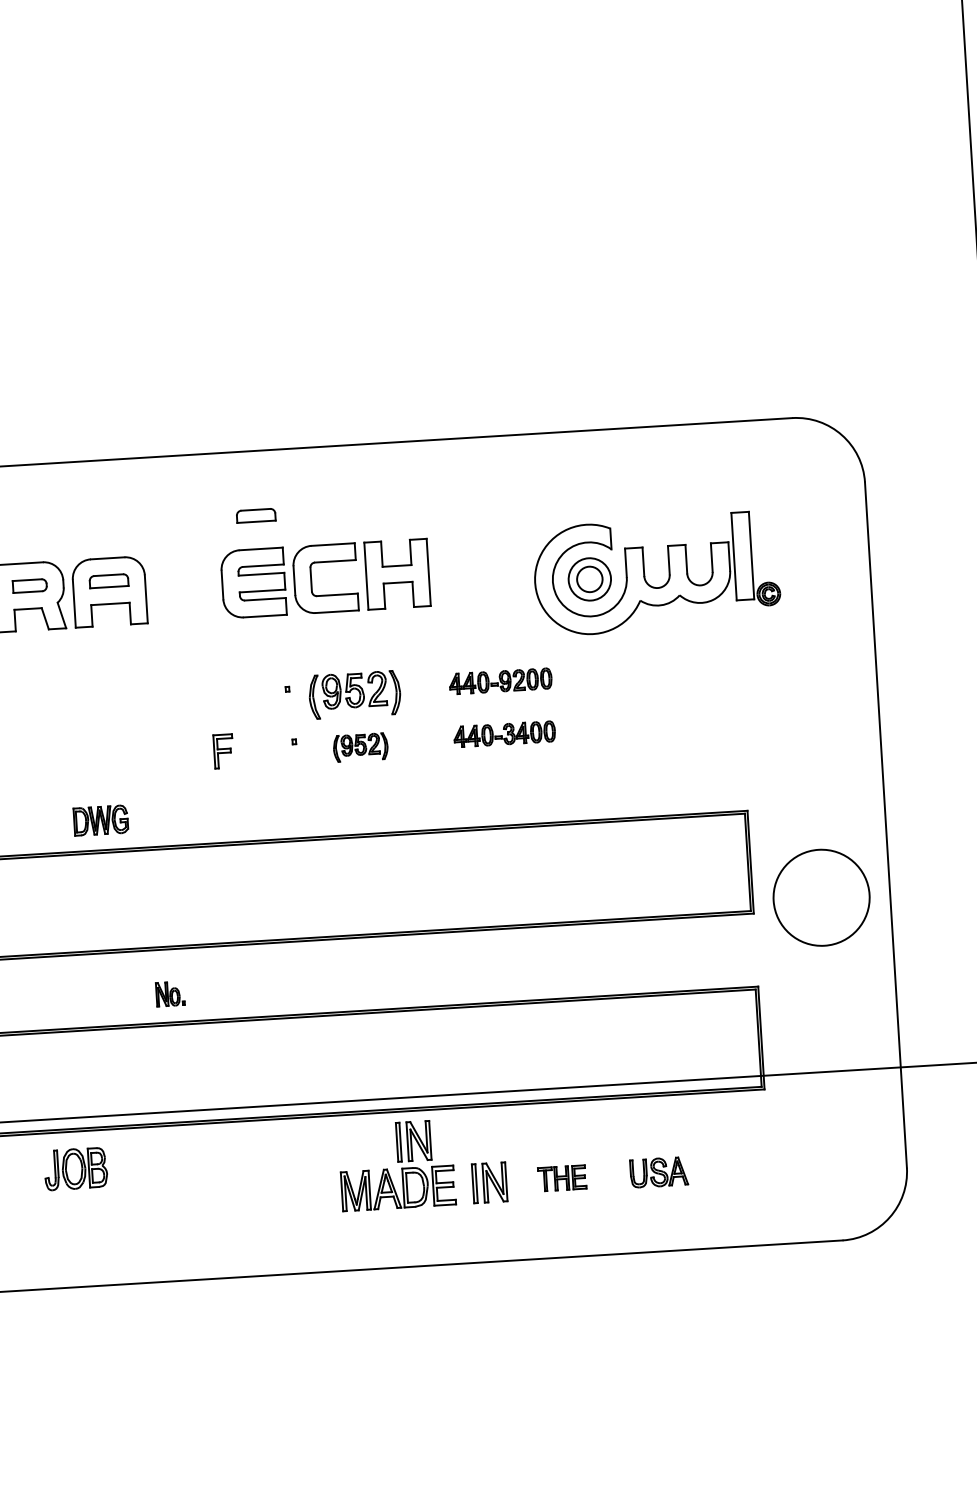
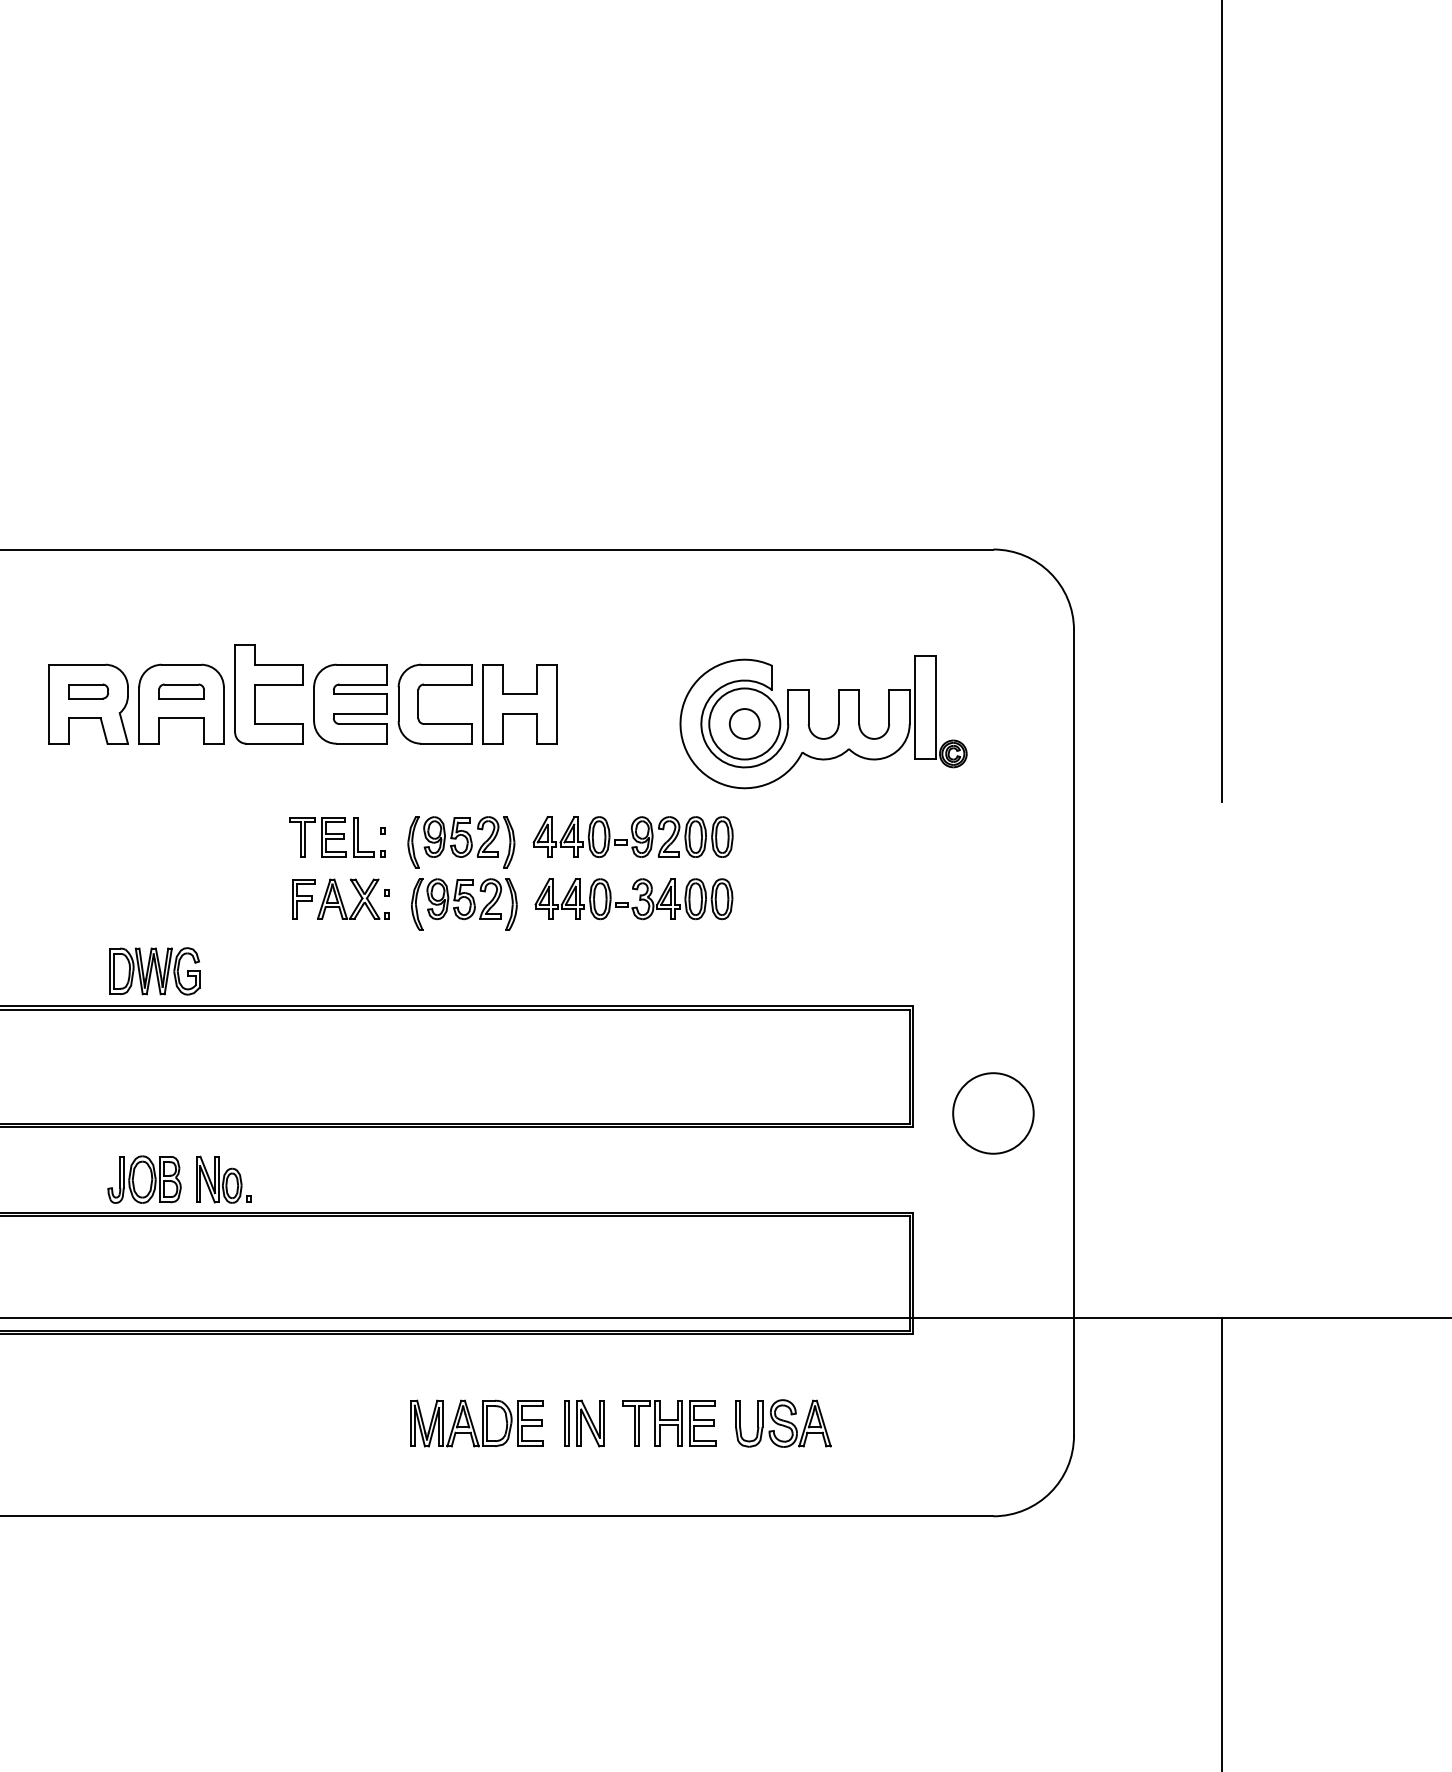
part: (256, 515) -> (358, 625), removed
part: (182, 571) -> (268, 685), added
circle: (589, 579) -> (744, 723), size x1.43
part: (500, 680) -> (632, 836), size x1.67
part: (249, 697) -> (337, 837), added
part: (504, 734) -> (633, 899), size x1.67
part: (270, 744) -> (358, 894), added
part: (360, 747) -> (464, 904), size x1.67
part: (100, 820) -> (154, 971), size x1.43
circle: (821, 897) -> (993, 1113), size x0.71
part: (170, 994) -> (223, 1179), size x1.67
part: (413, 1141) -> (498, 1369), removed
part: (75, 1168) -> (144, 1179), moved
part: (659, 1172) -> (783, 1423), size x1.43
part: (562, 1178) -> (669, 1423), size x1.67

